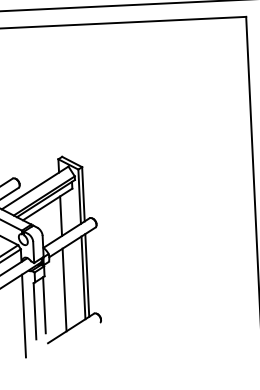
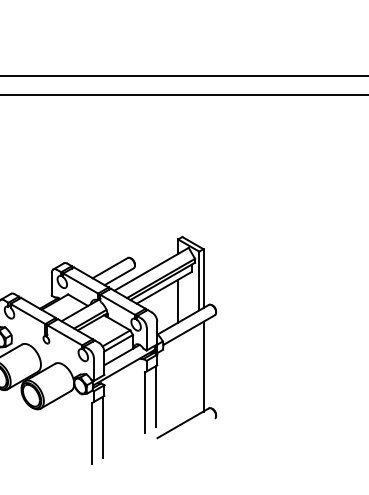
line: (83, 277) -> (199, 368), removed
line: (64, 290) -> (178, 381), removed
line: (23, 316) -> (132, 407), removed

